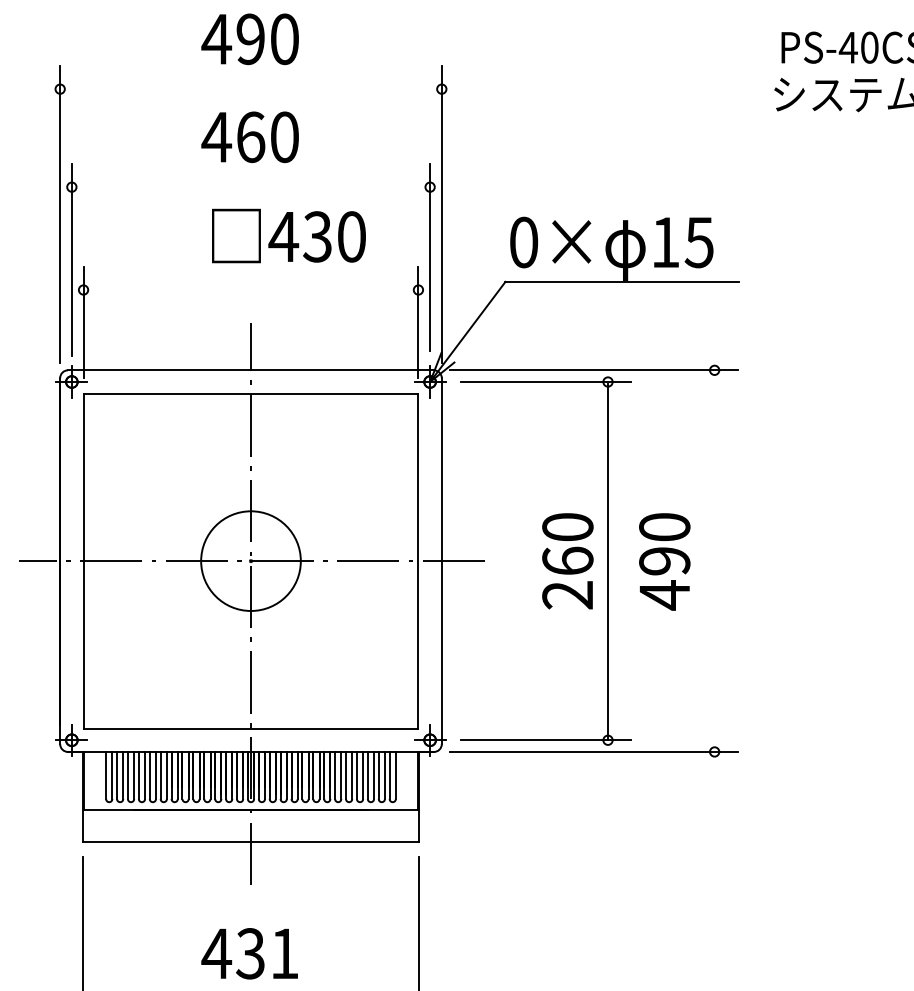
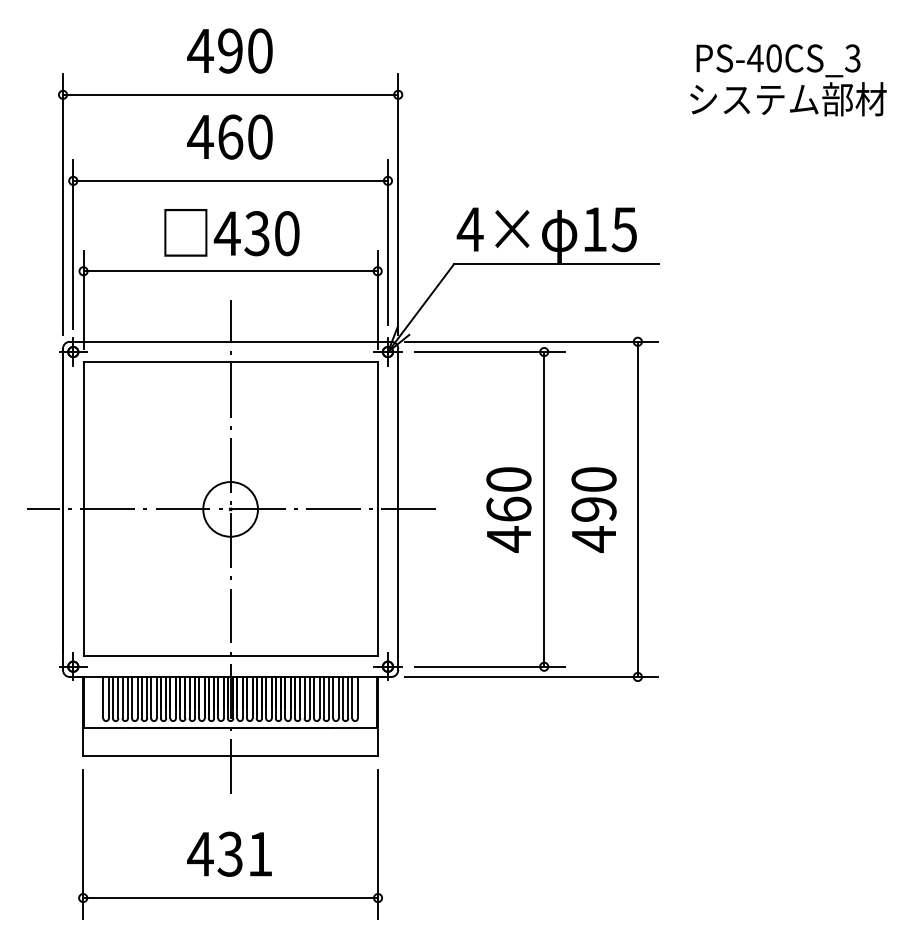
line: (250, 88) -> (230, 94), added
line: (250, 186) -> (230, 180), added
text: (288, 235) -> (231, 232), moved
text: (522, 242) -> (469, 229), 0× -> 4×
line: (250, 290) -> (230, 271), added
circle: (250, 561) -> (230, 509), size x0.62
line: (714, 561) -> (637, 509), added
text: (567, 595) -> (508, 539), 260 -> 460

